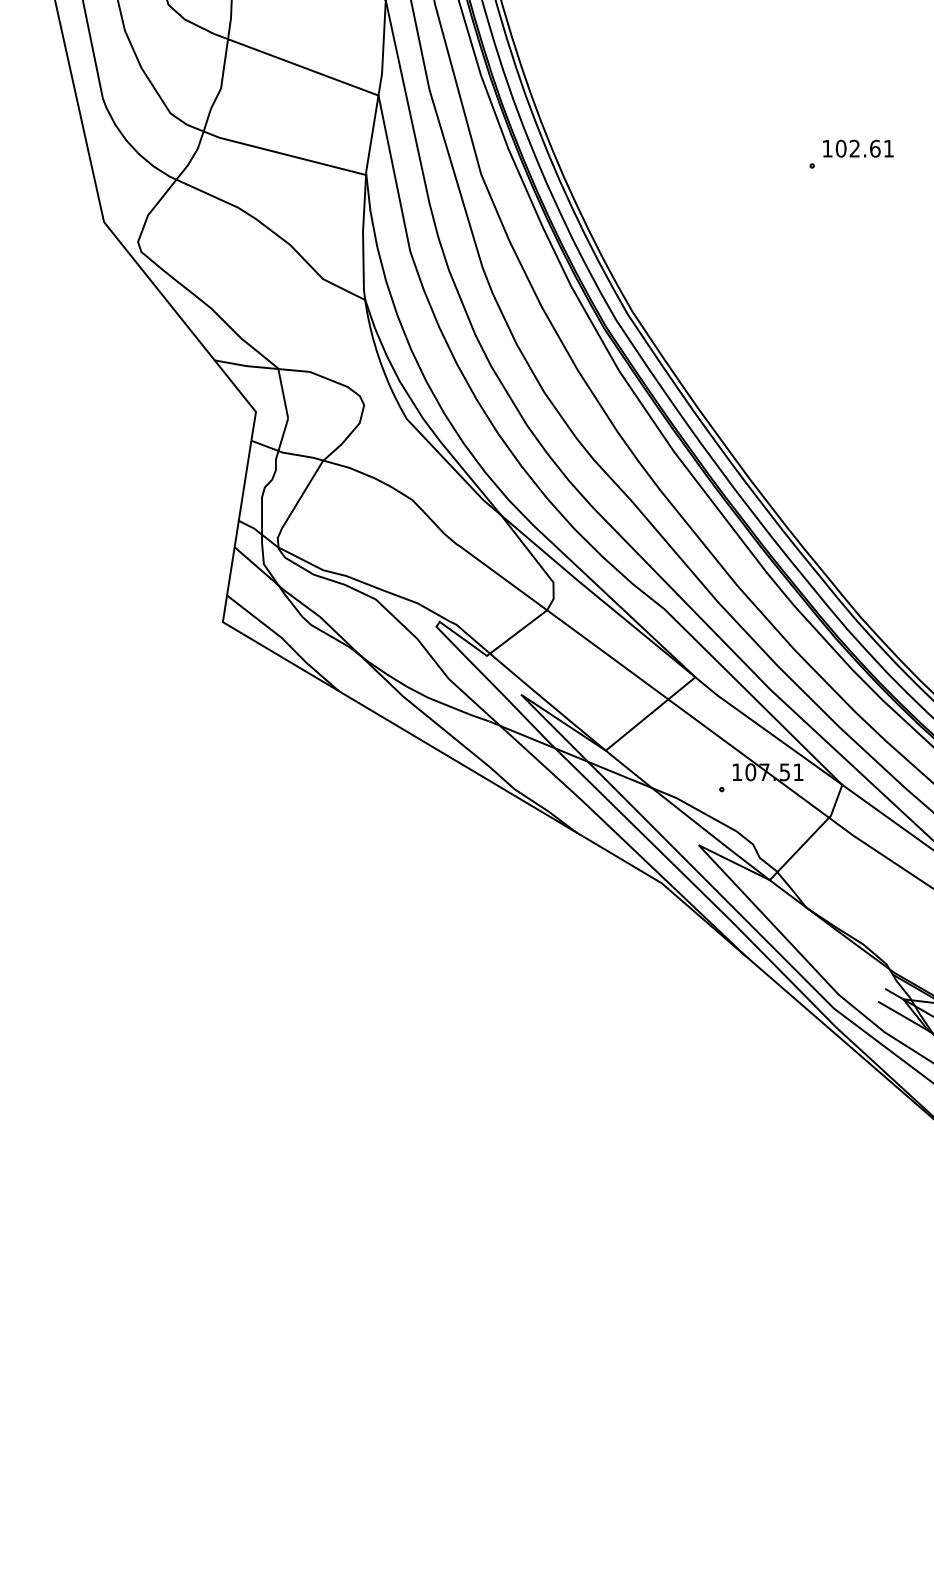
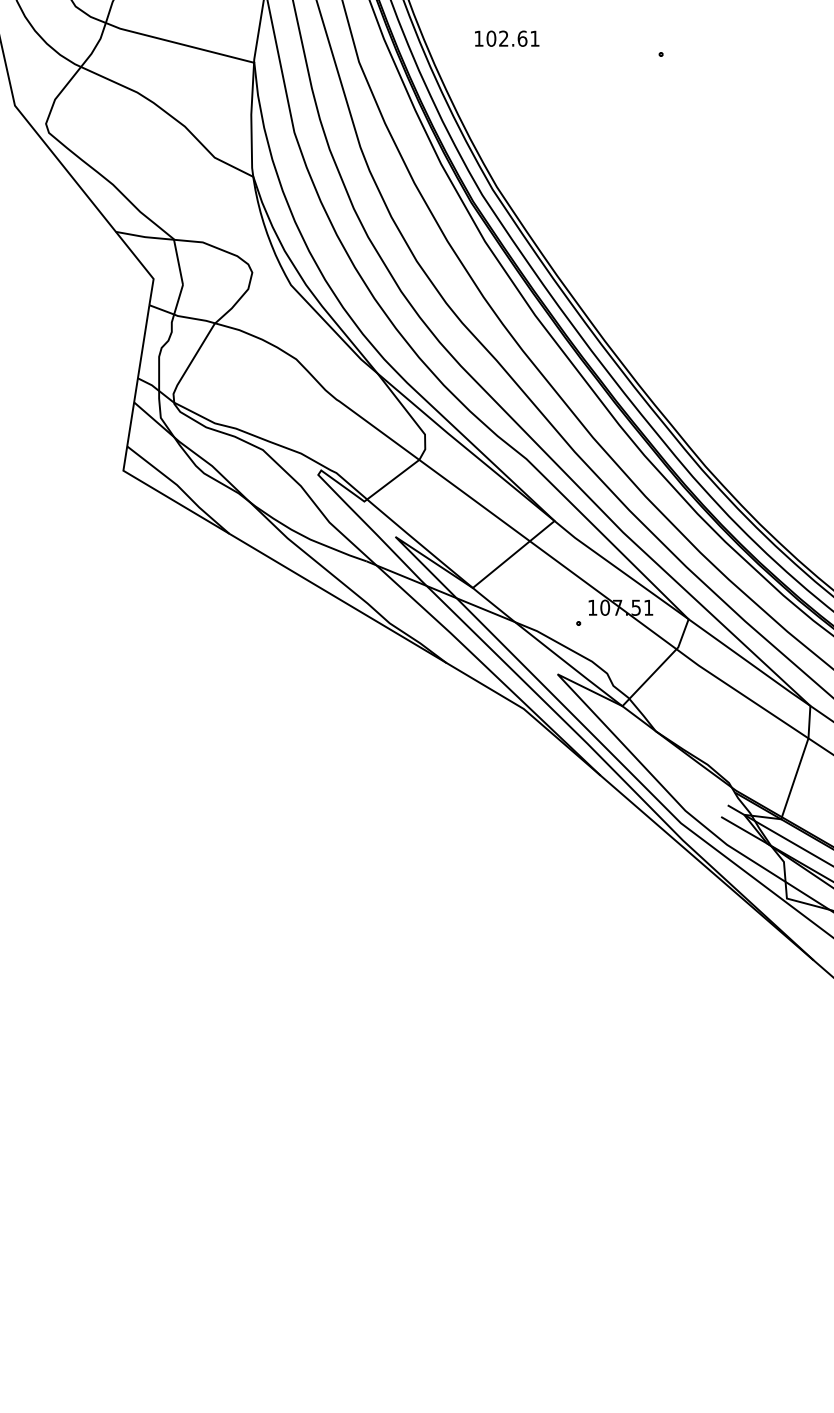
text: (858, 148) -> (507, 38), moved

